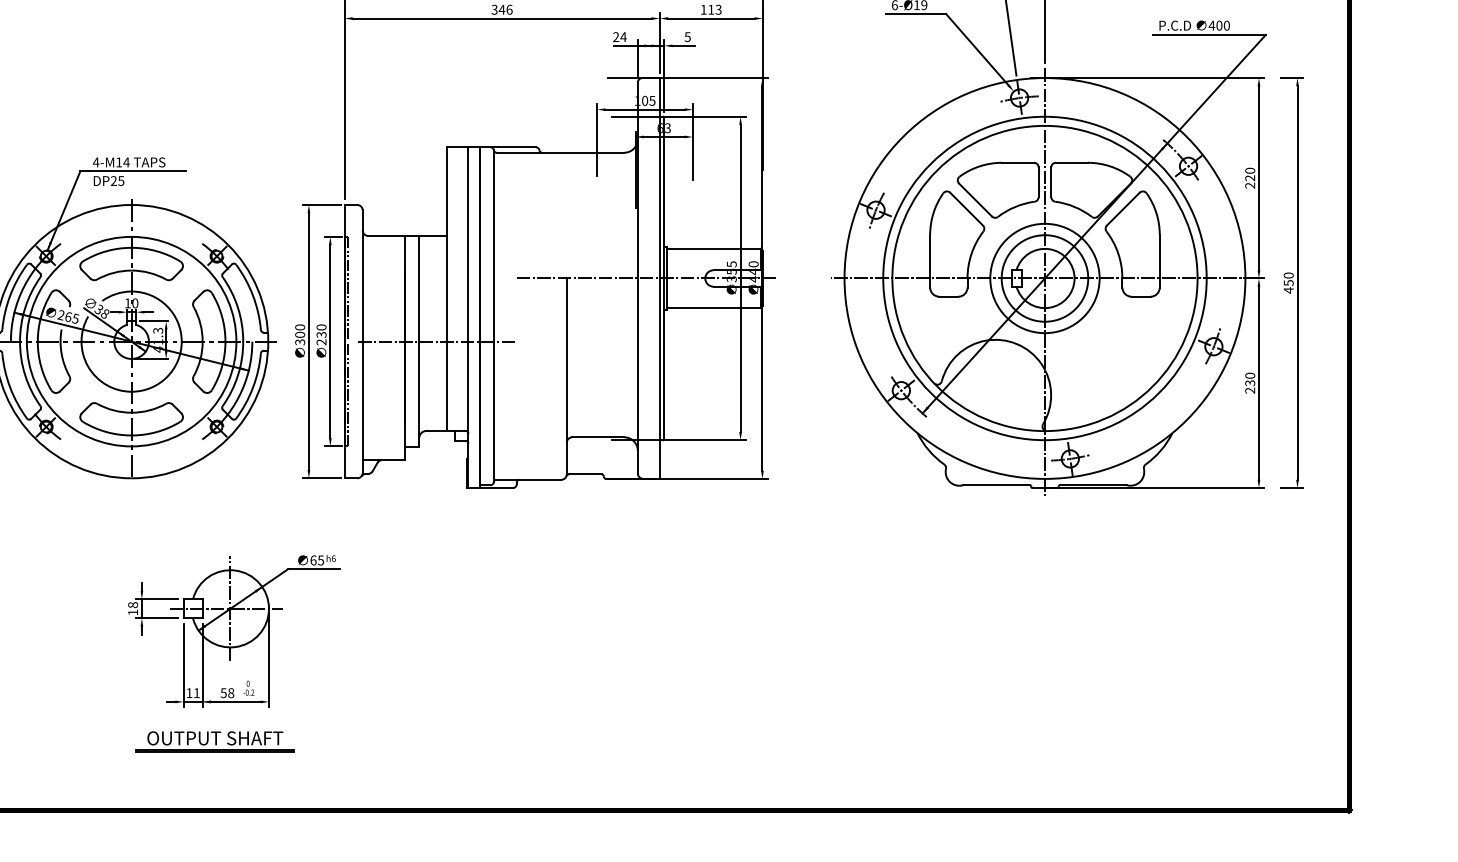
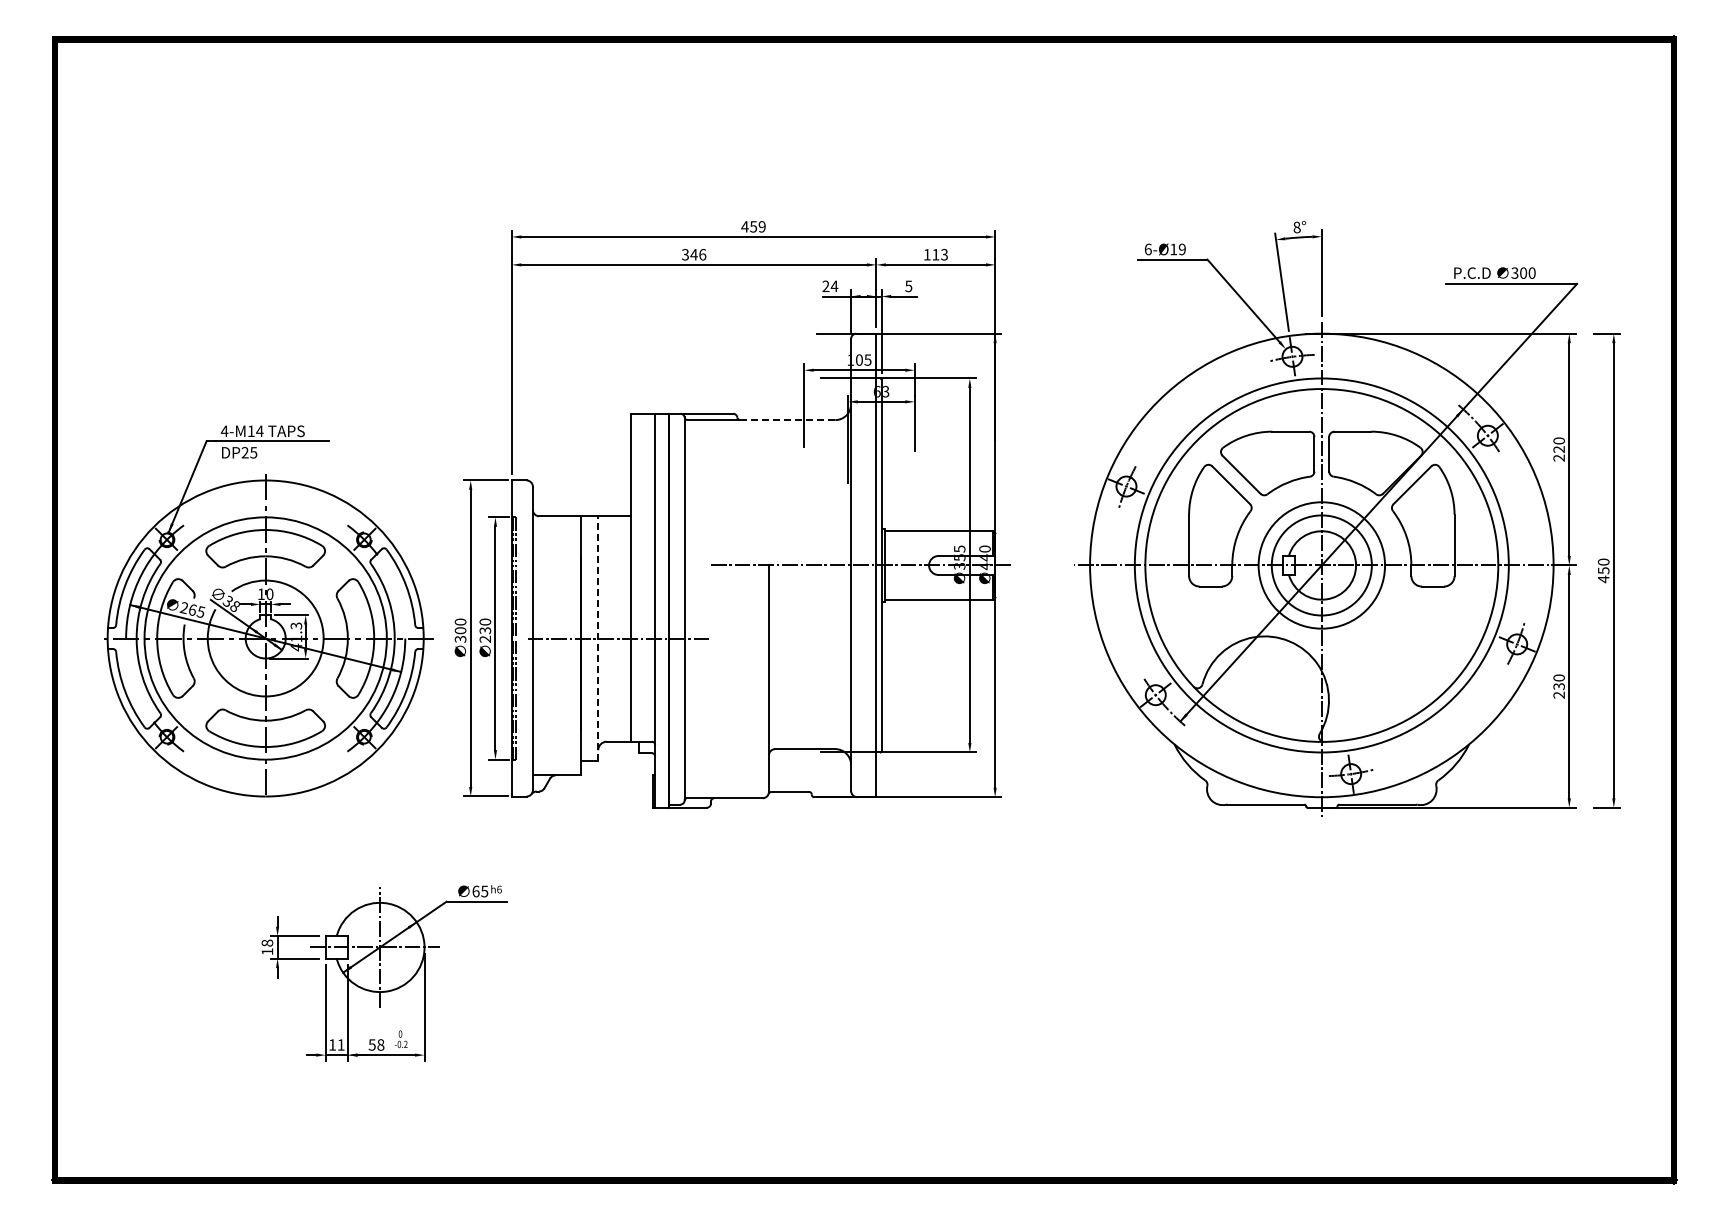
text: (1211, 25) -> (1514, 272), 400 -> 300
line: (583, 153) -> (788, 420), solid -> dashed
line: (419, 341) -> (598, 638), solid -> dashed
part: (214, 742) -> (361, 1101), removed

